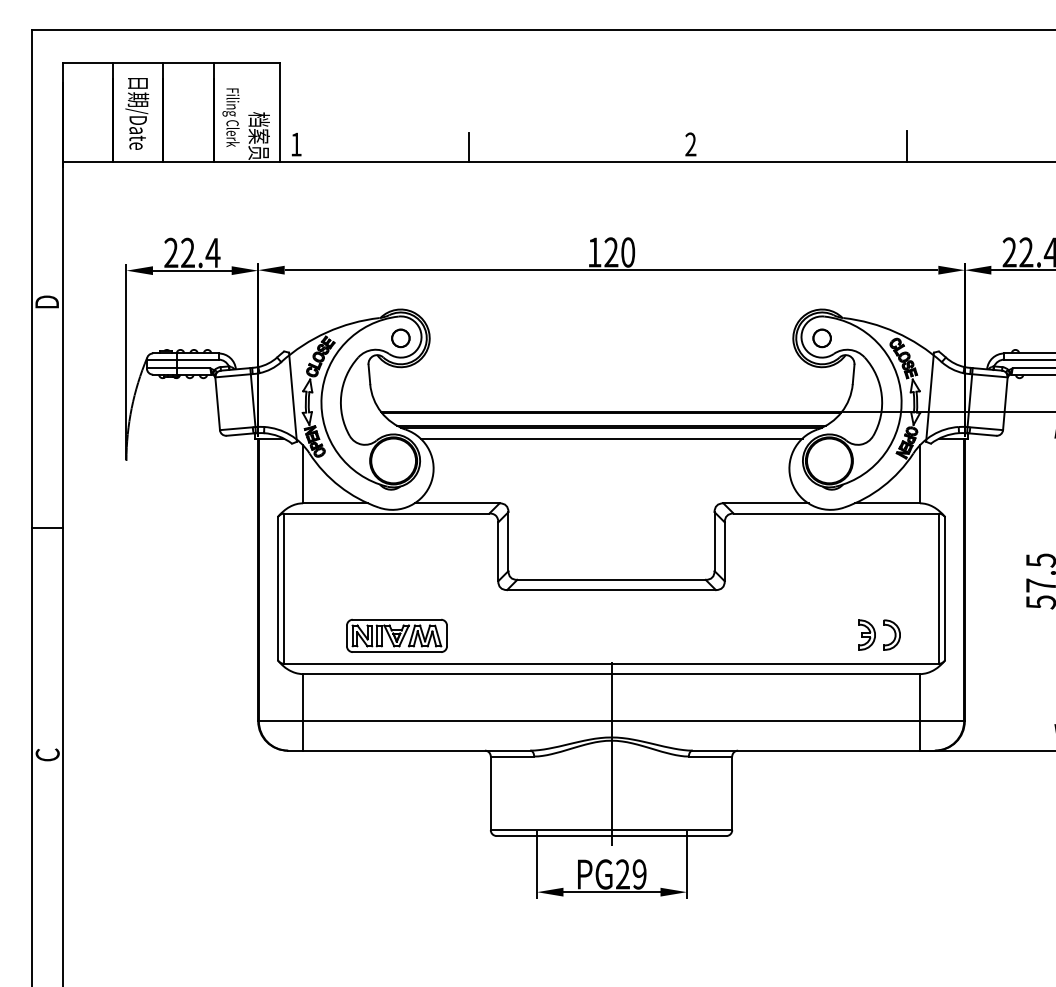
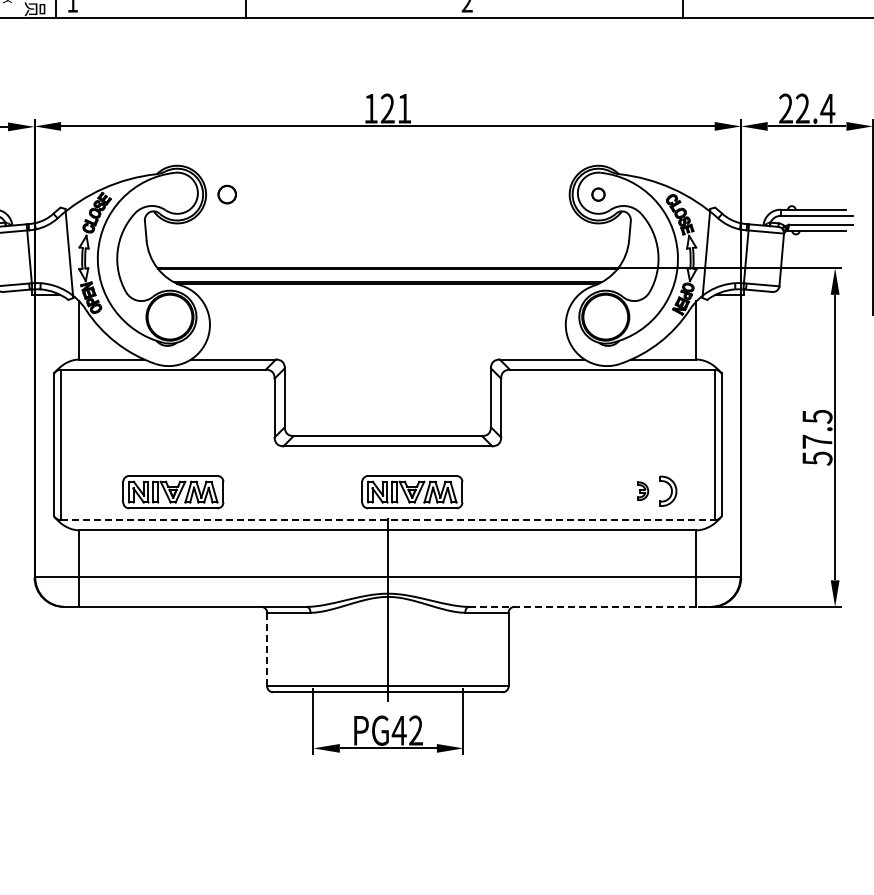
text: (628, 252) -> (404, 108), 120 -> 121
part: (400, 338) -> (226, 194), moved
part: (821, 338) -> (597, 194), size x0.7
line: (611, 438) -> (387, 294), removed
part: (866, 634) -> (642, 490), size x0.6
part: (635, 635) -> (411, 491), added
line: (612, 663) -> (388, 519), solid -> dashed
line: (814, 750) -> (590, 606), solid -> dashed
line: (490, 793) -> (266, 649), solid -> dashed
text: (630, 874) -> (406, 730), PG29 -> PG42

